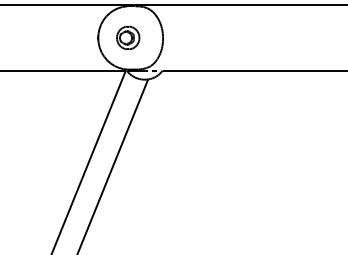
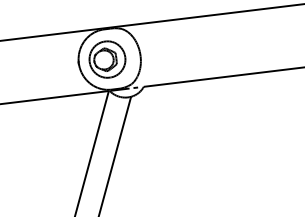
part: (127, 37) -> (106, 59), size x1.67

